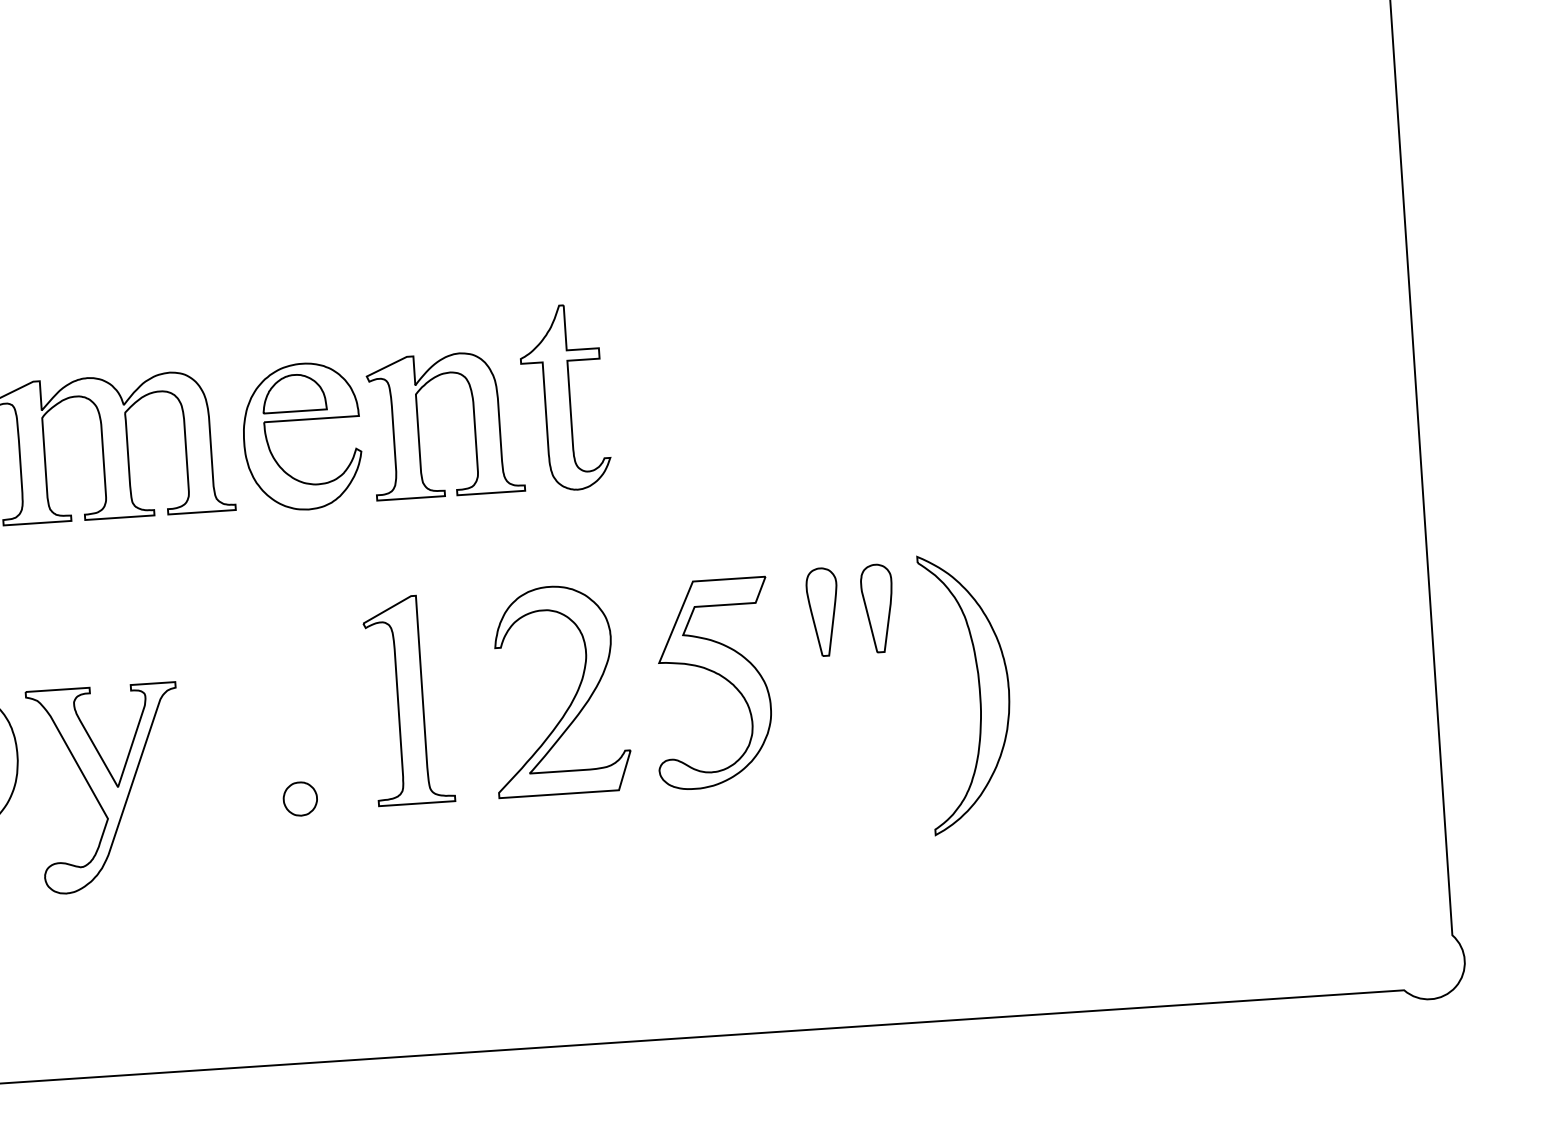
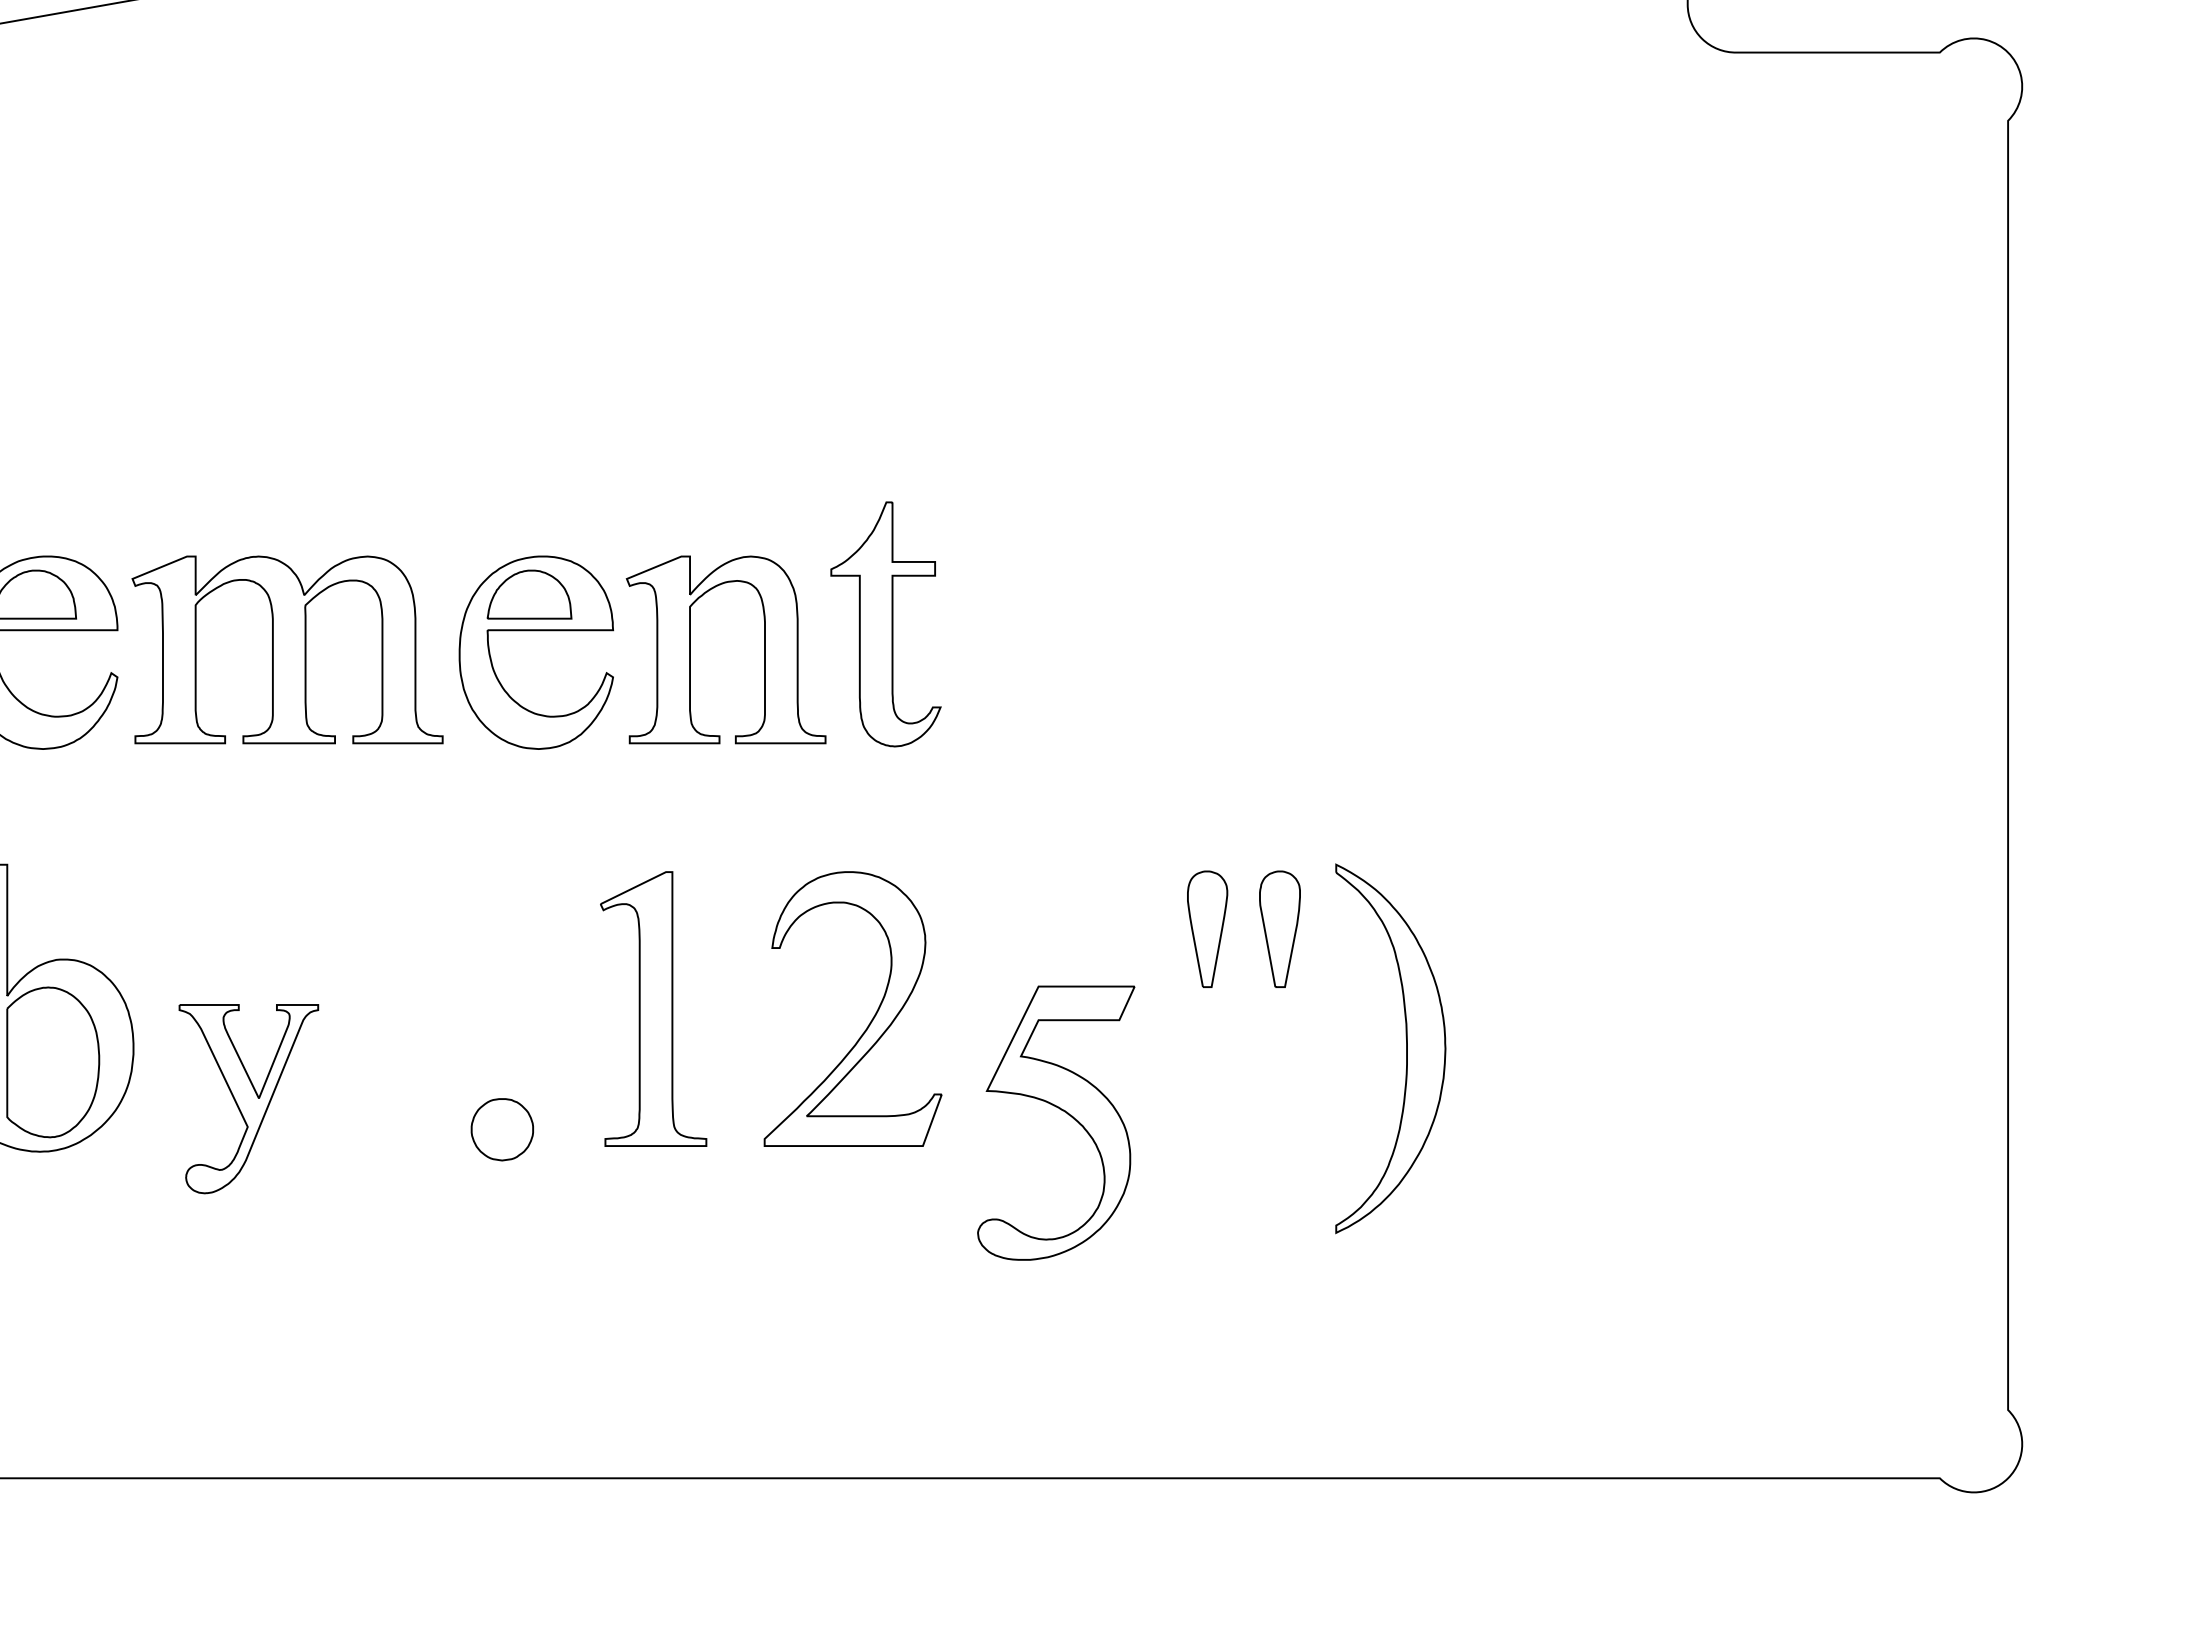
part: (718, 675) -> (1064, 1112), moved
part: (106, 788) -> (248, 1098), size x0.7
part: (300, 798) -> (502, 1129), size x1.4

